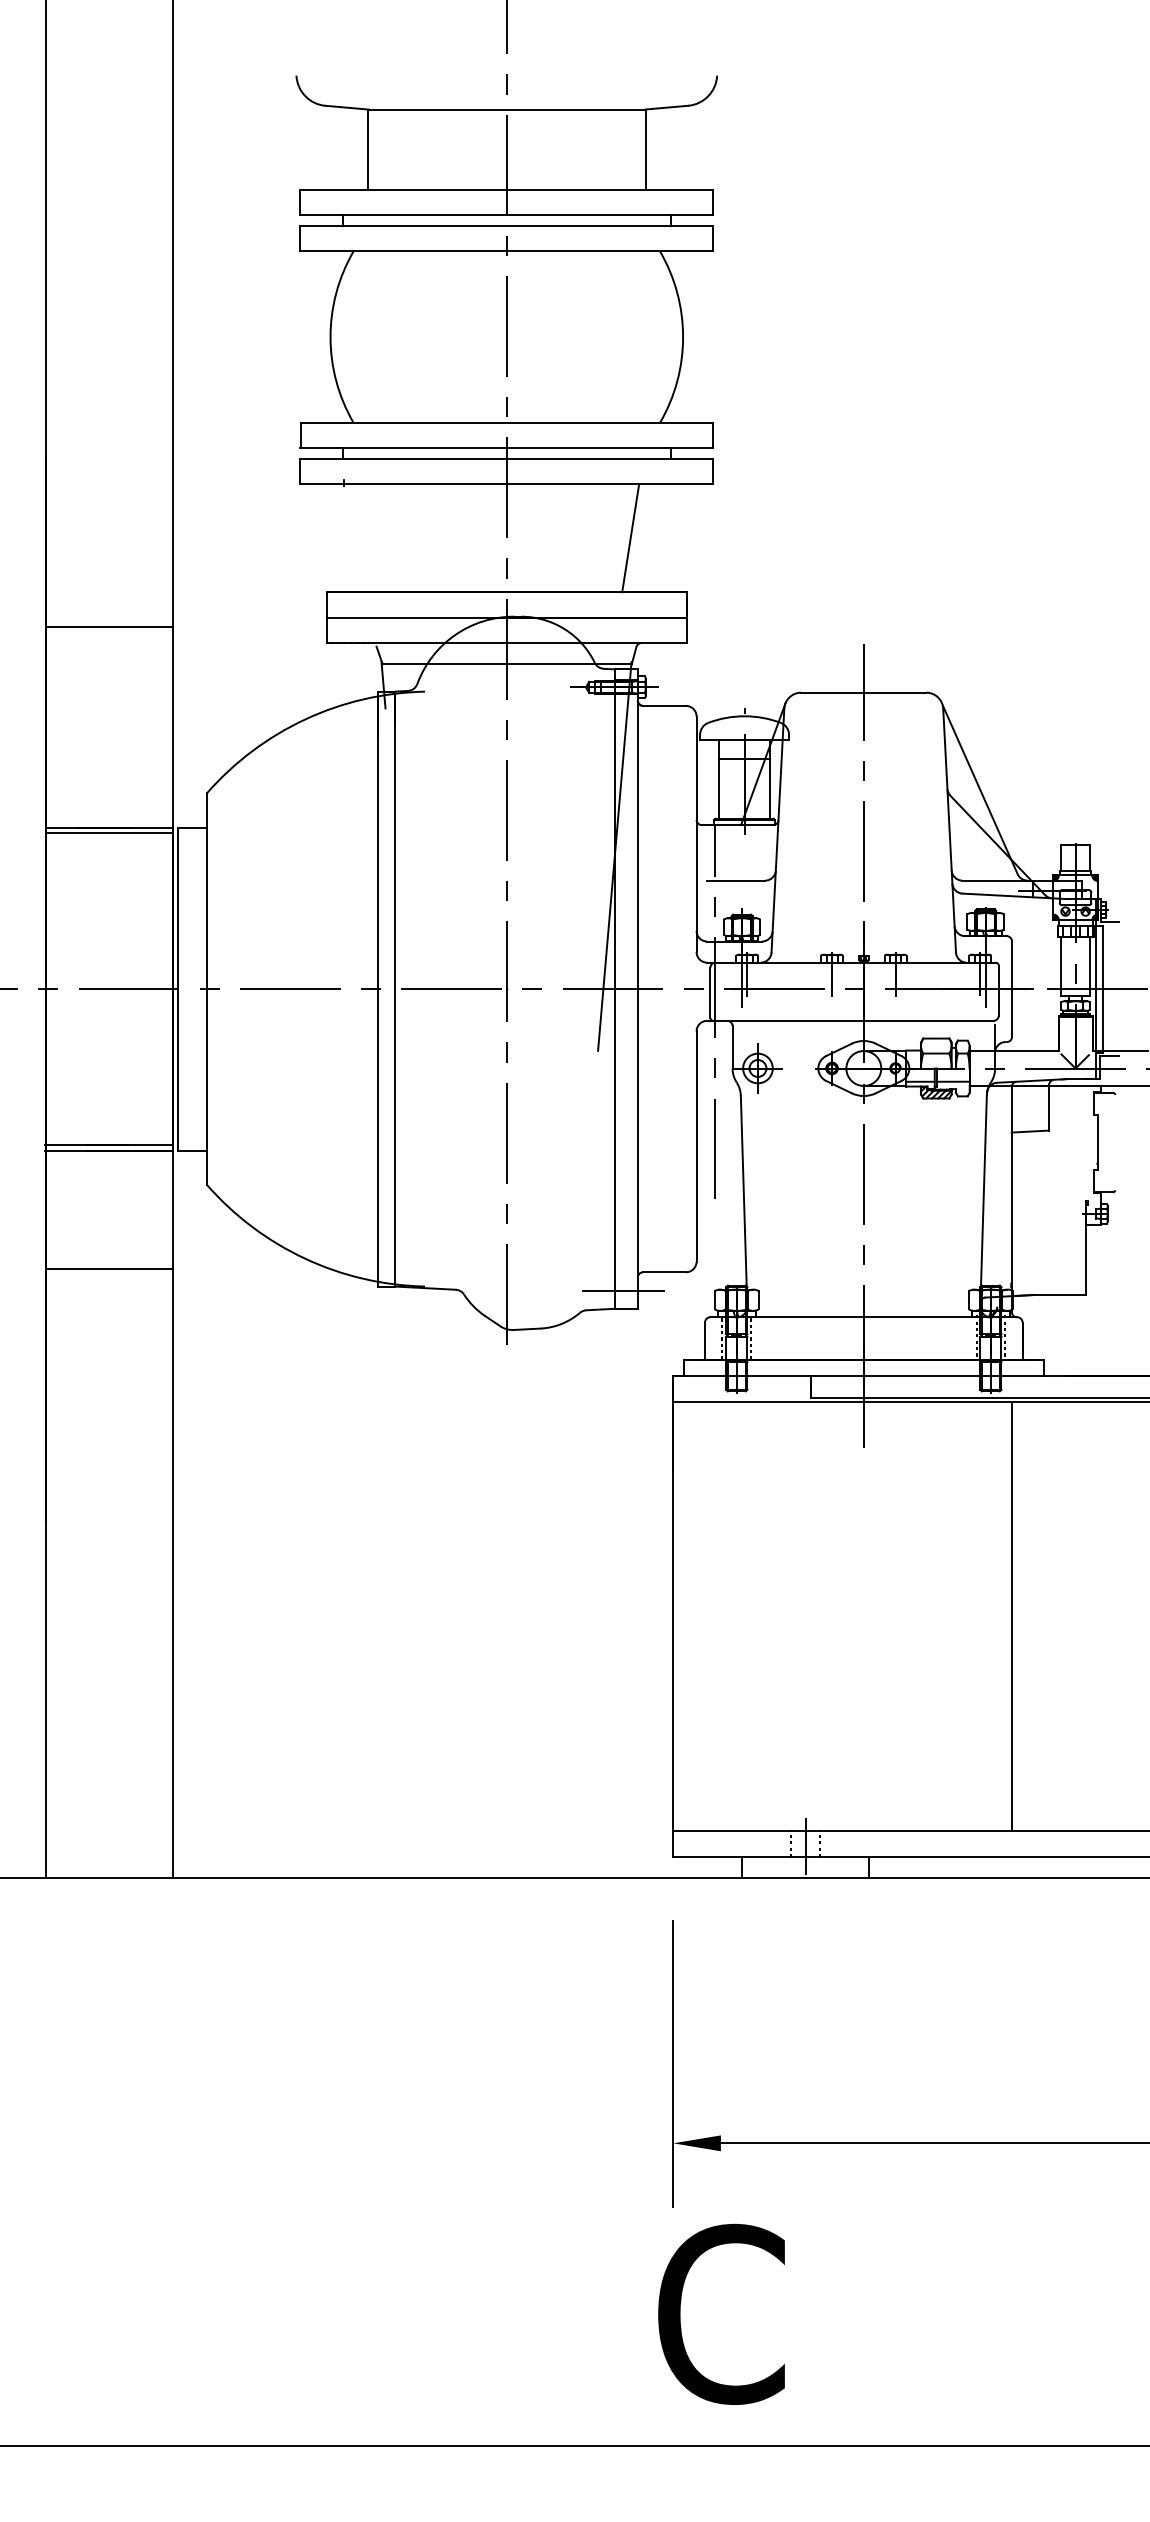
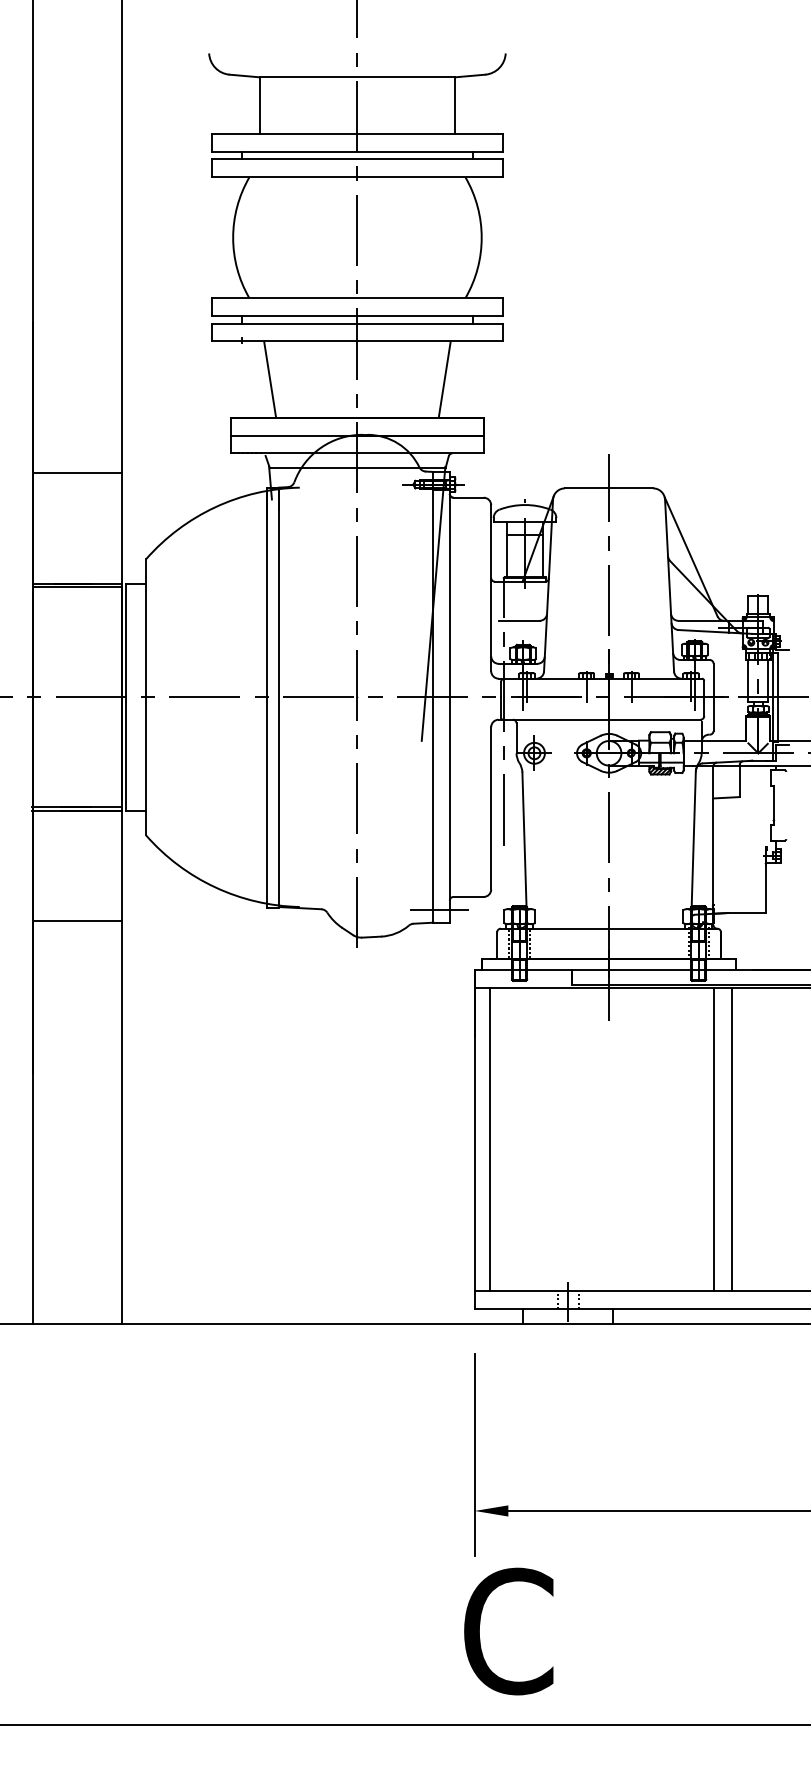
line: (382, 538) -> (269, 379), added
line: (109, 626) -> (77, 473), moved
line: (109, 1268) -> (77, 921), moved
line: (694, 1615) -> (489, 1138), added
line: (1038, 1615) -> (732, 1138), added

